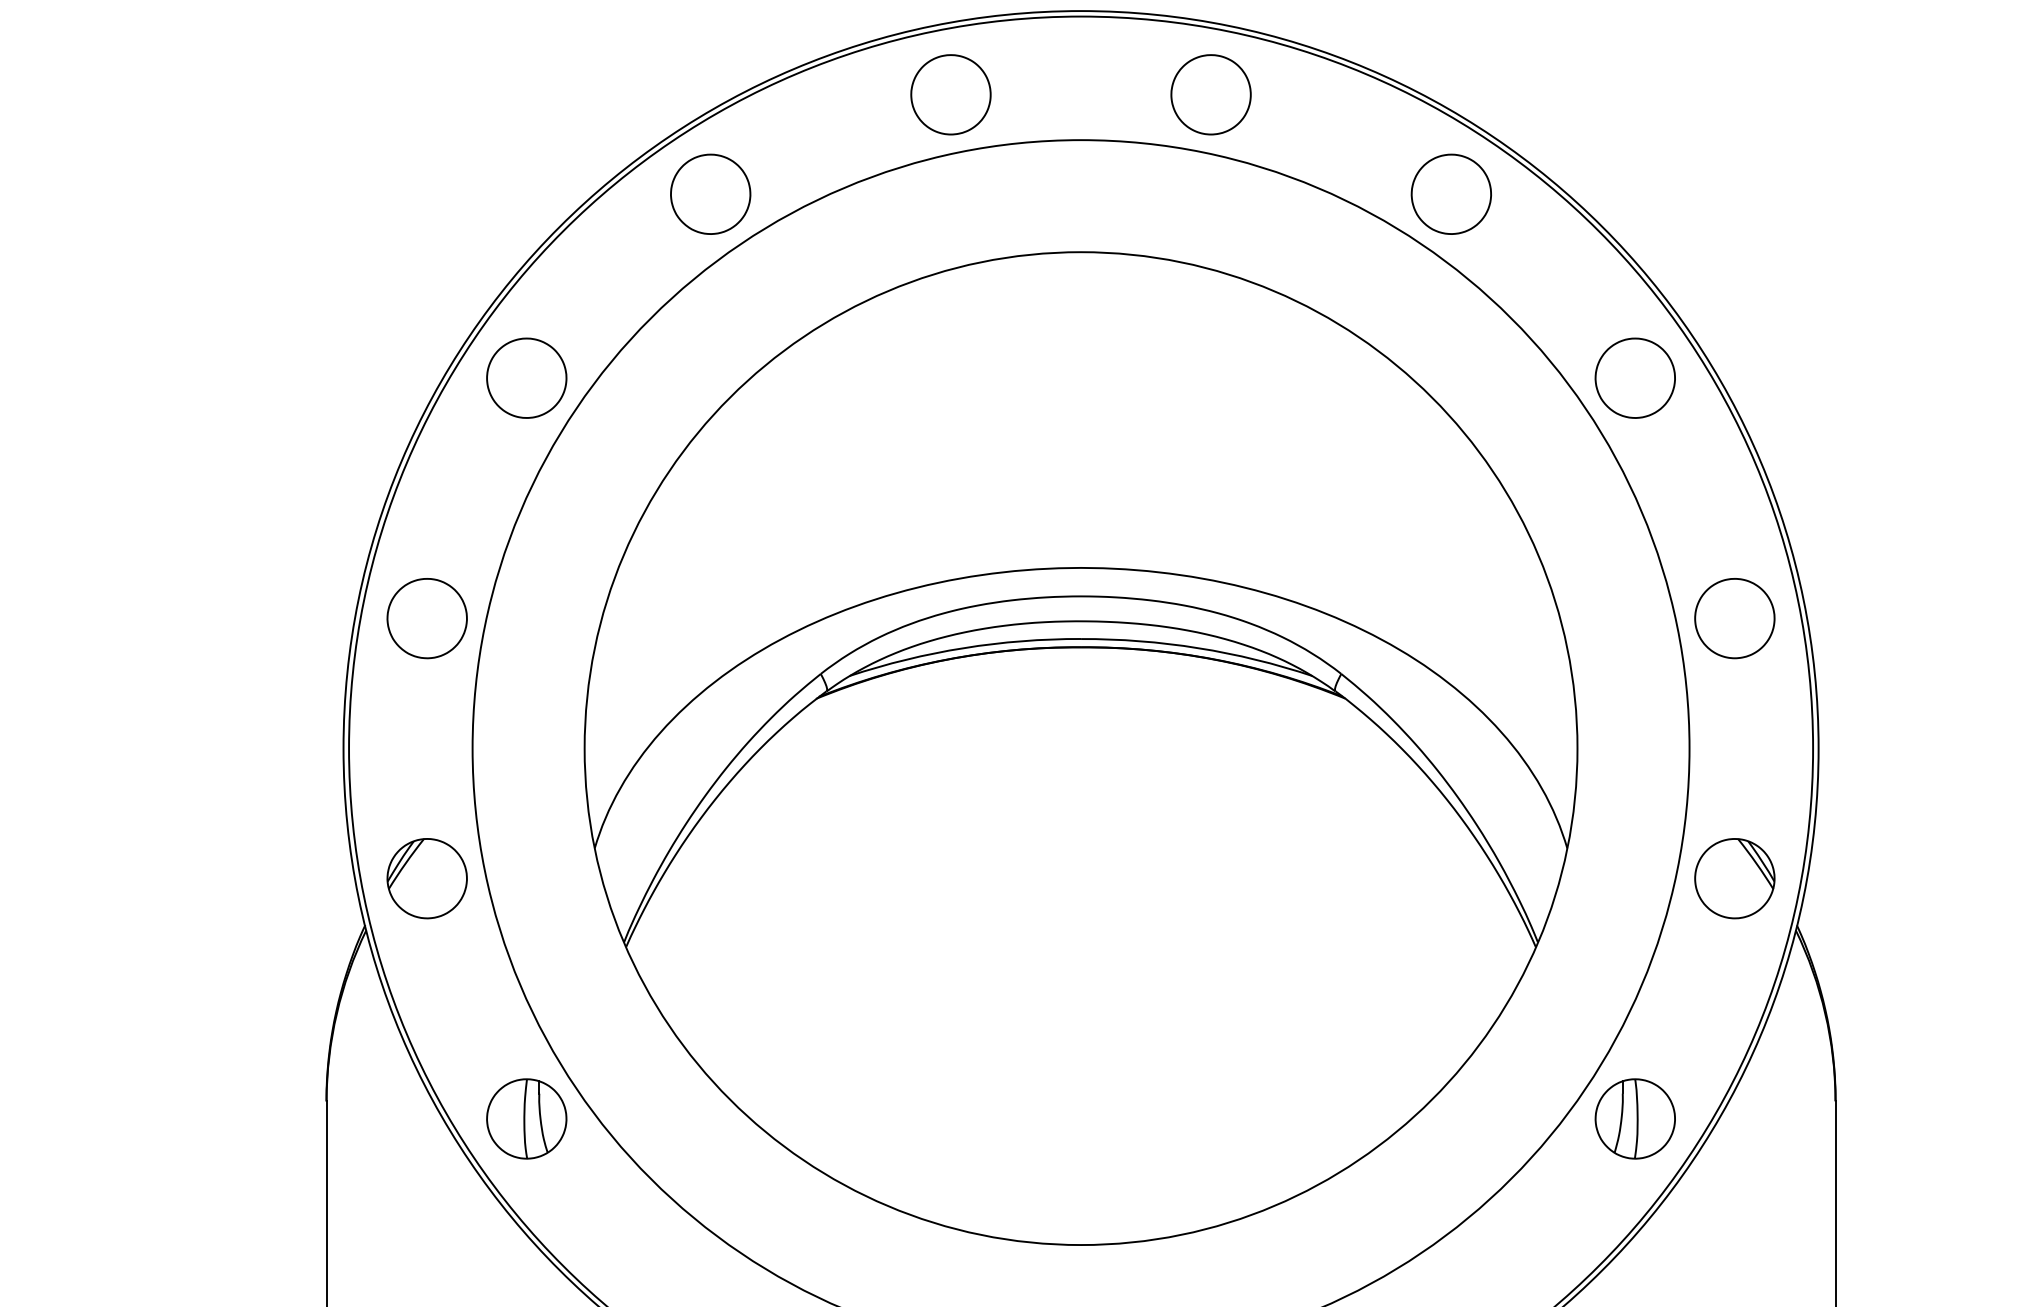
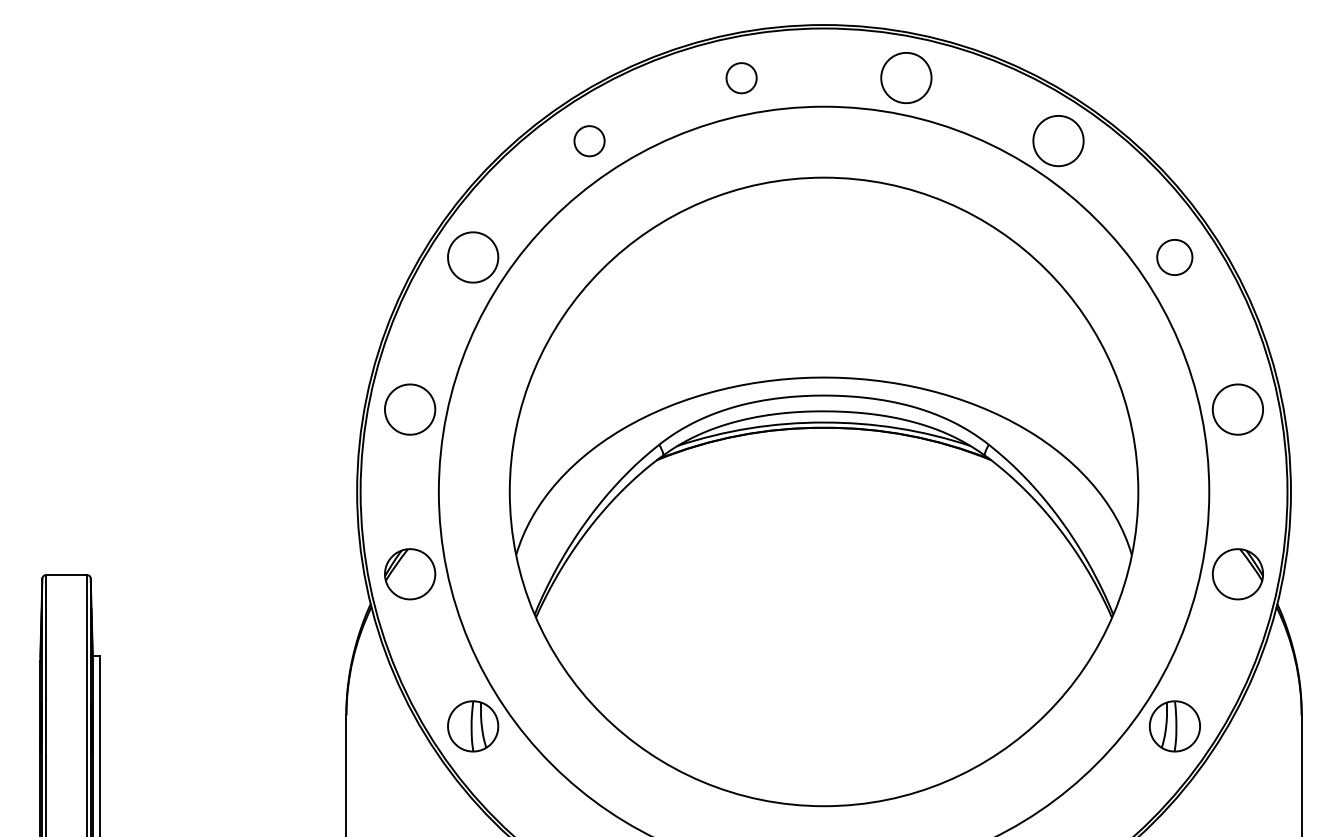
part: (950, 95) -> (741, 78), size x0.6
part: (710, 195) -> (589, 141), size x0.6
part: (1634, 378) -> (1174, 257), size x0.7

